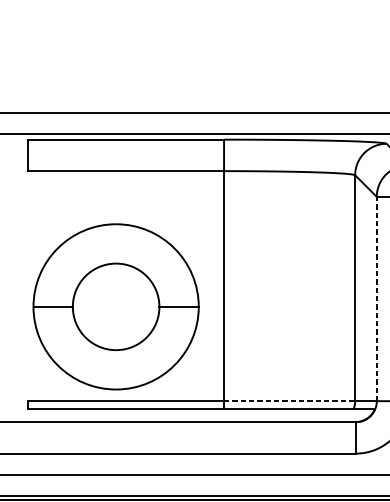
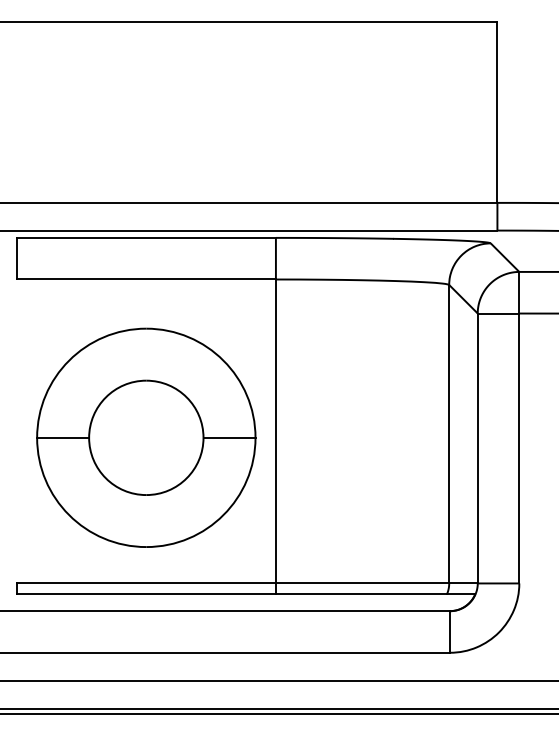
line: (376, 299) -> (477, 448), dashed -> solid
part: (116, 306) -> (146, 437), moved
line: (289, 401) -> (362, 583), dashed -> solid

